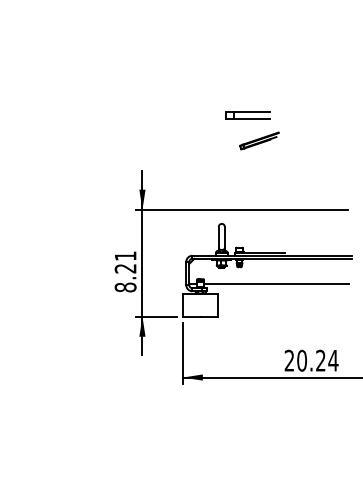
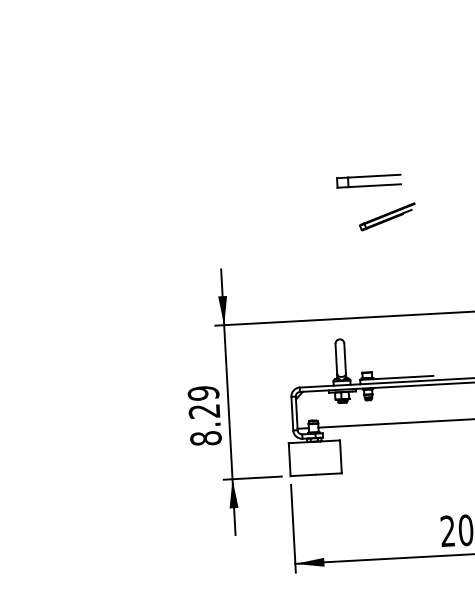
text: (125, 256) -> (203, 393), 8.21 -> 8.29

